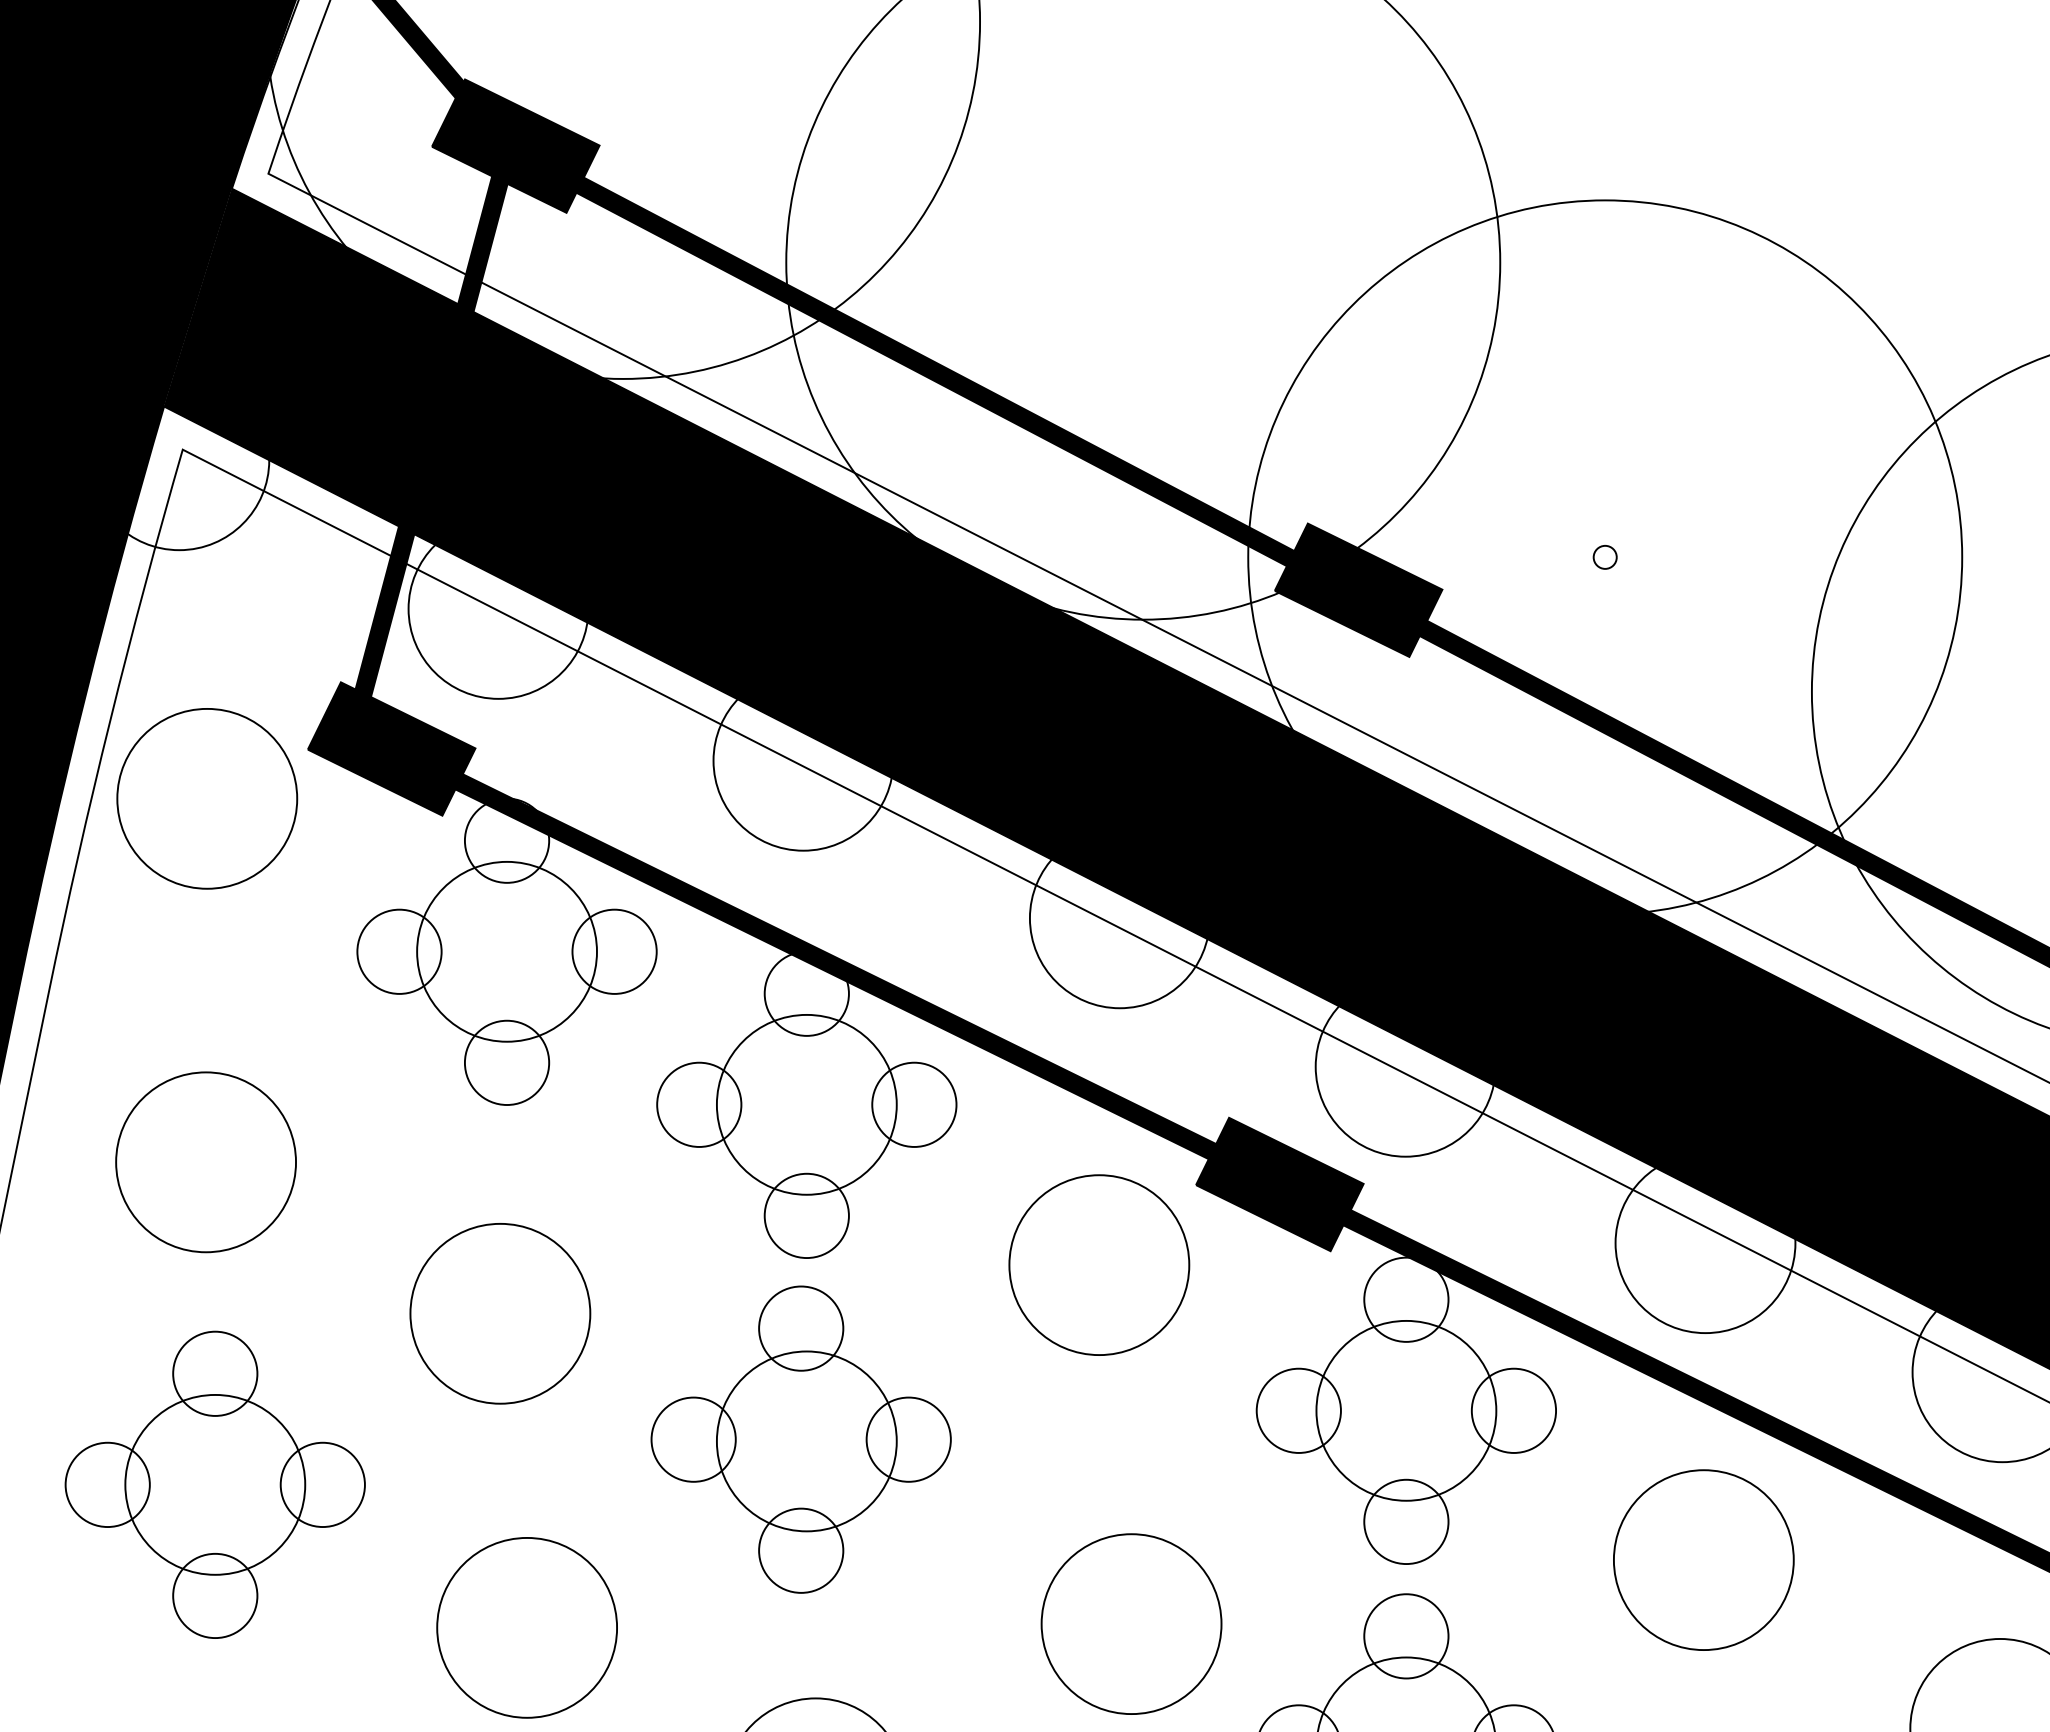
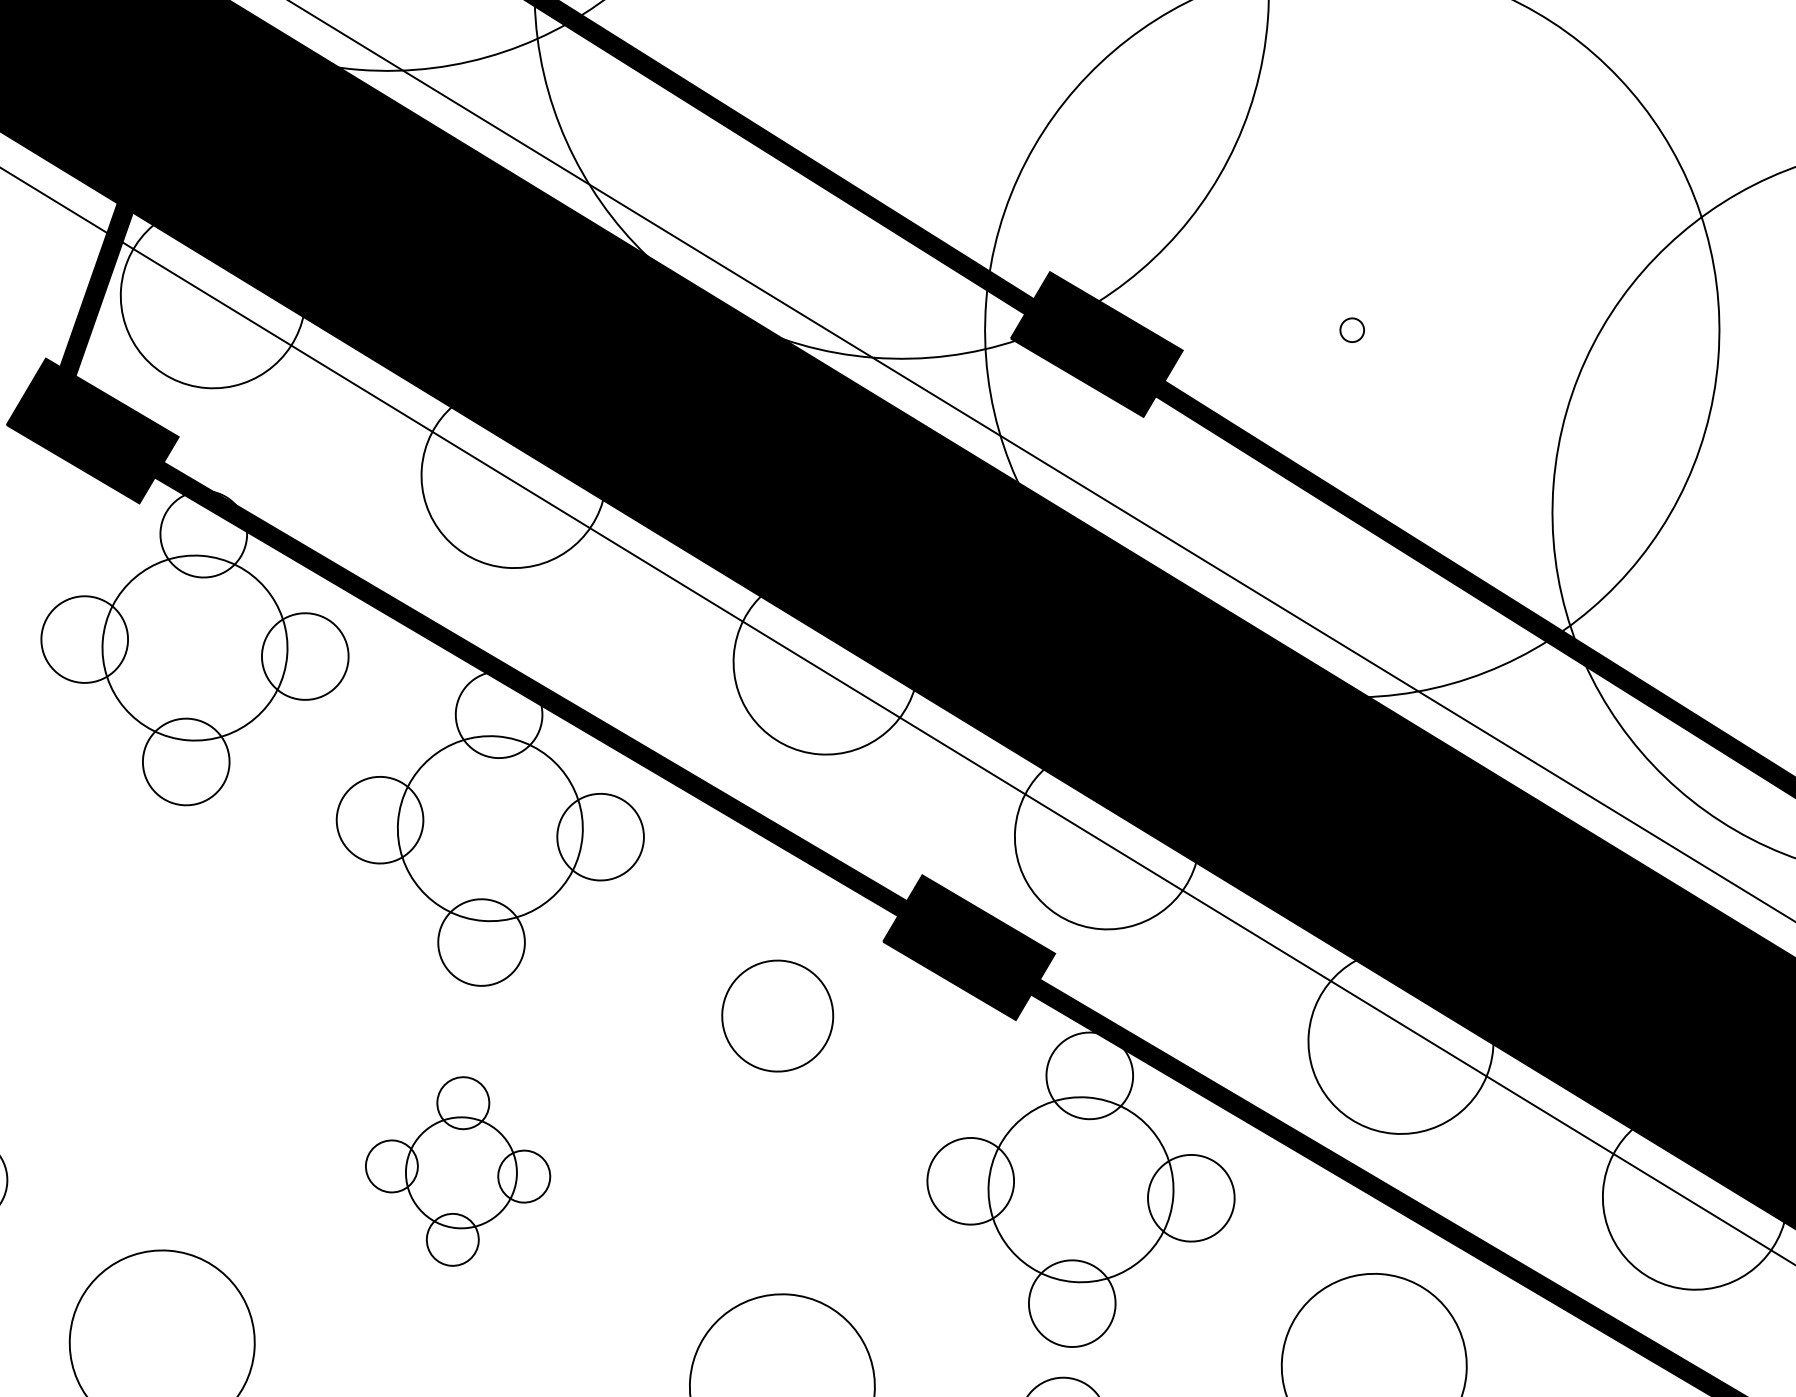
part: (1099, 1264) -> (777, 1015), size x0.6
part: (500, 1313) -> (159, 1018), removed
part: (800, 1439) -> (457, 1171), size x0.6

